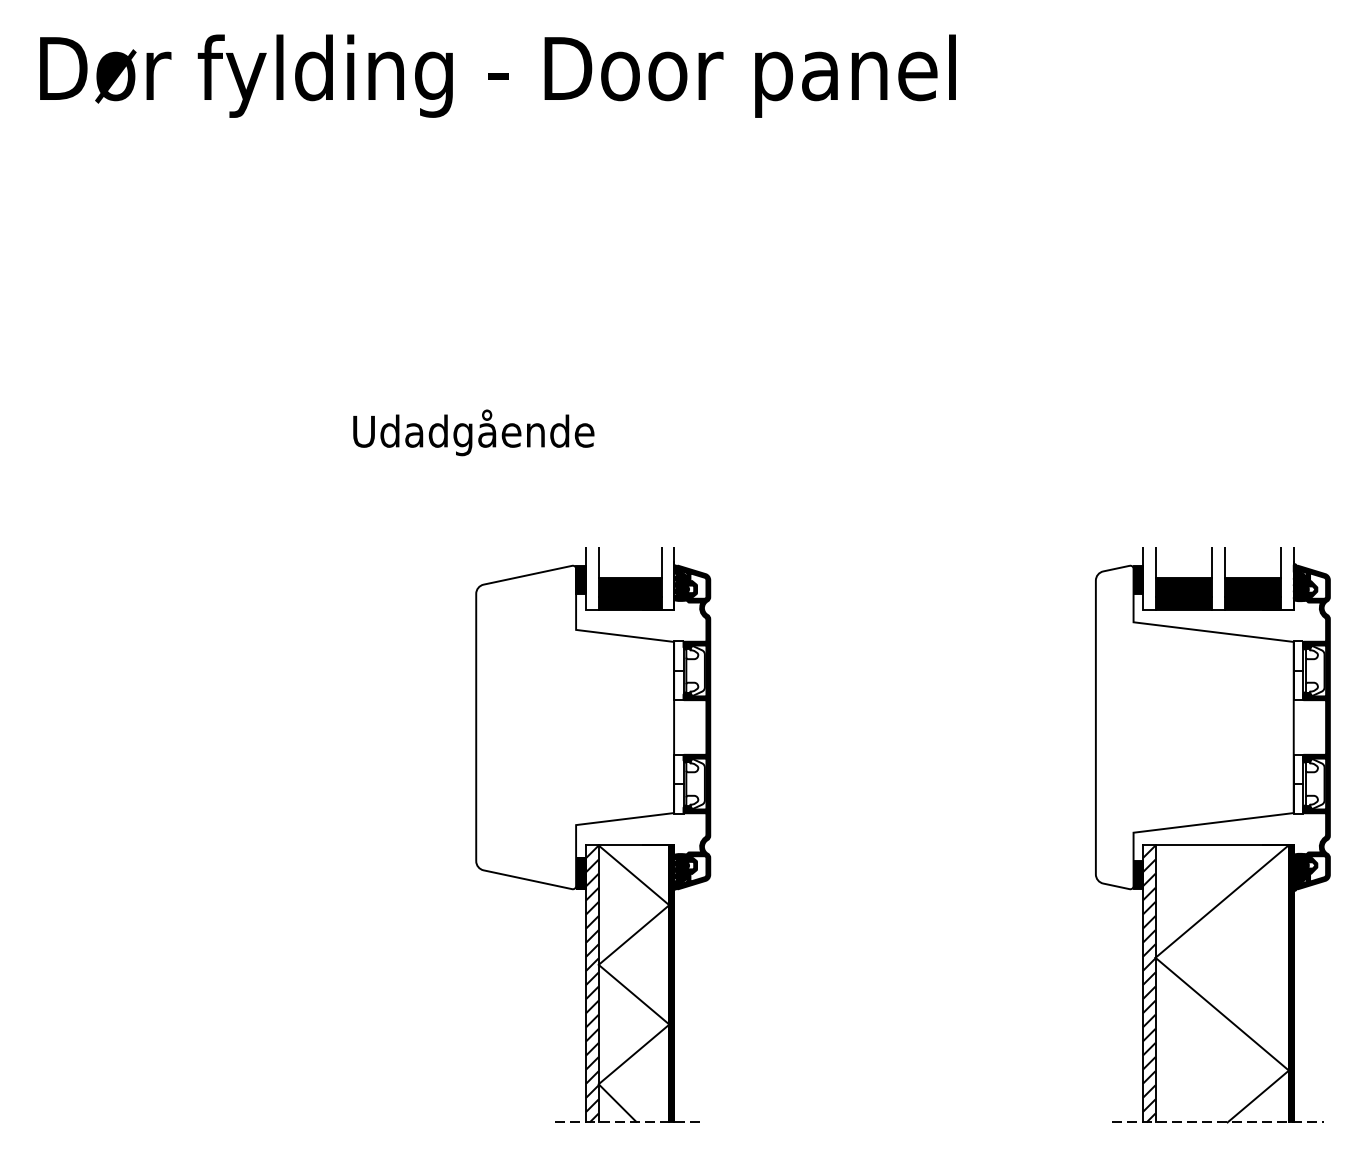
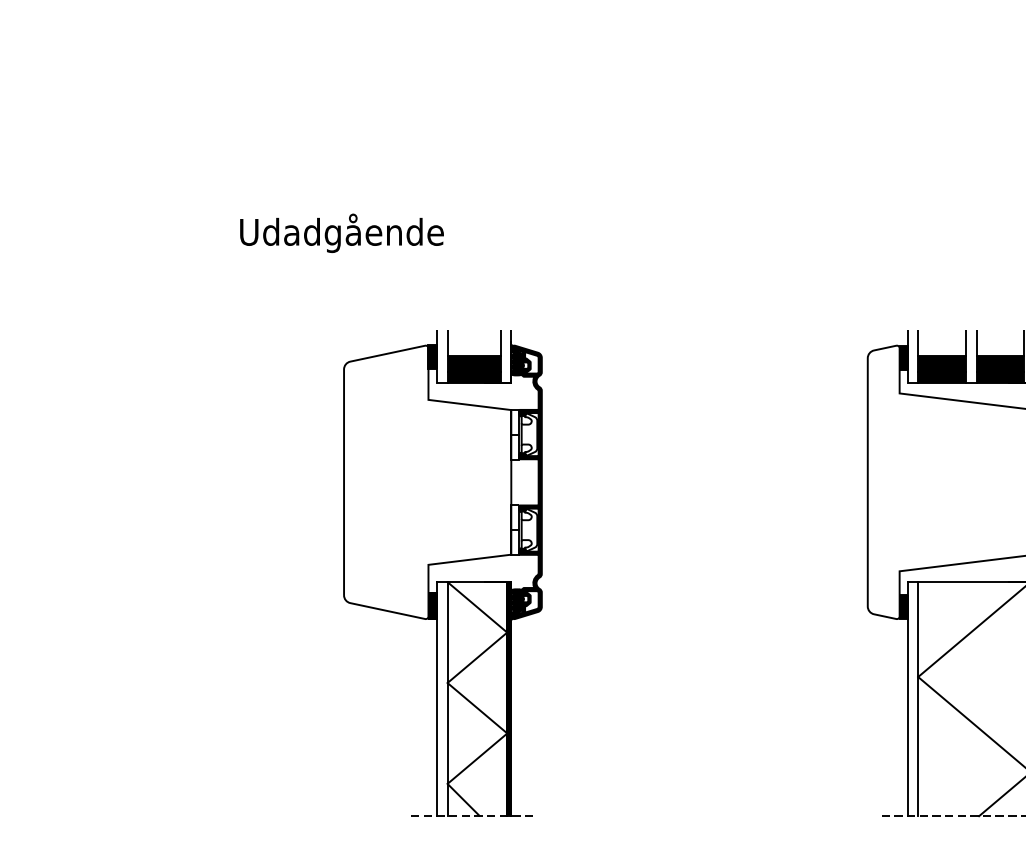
hatch: (592, 983) -> (442, 698), removed
hatch: (1148, 983) -> (912, 698), removed

